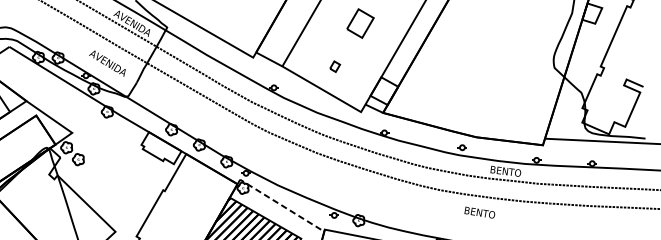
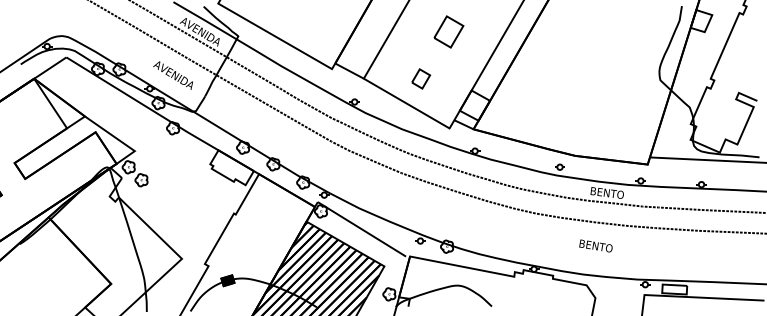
part: (335, 66) -> (421, 78), size x1.67
line: (280, 204) -> (361, 229), dashed -> solid
text: (479, 212) -> (595, 245), moved

